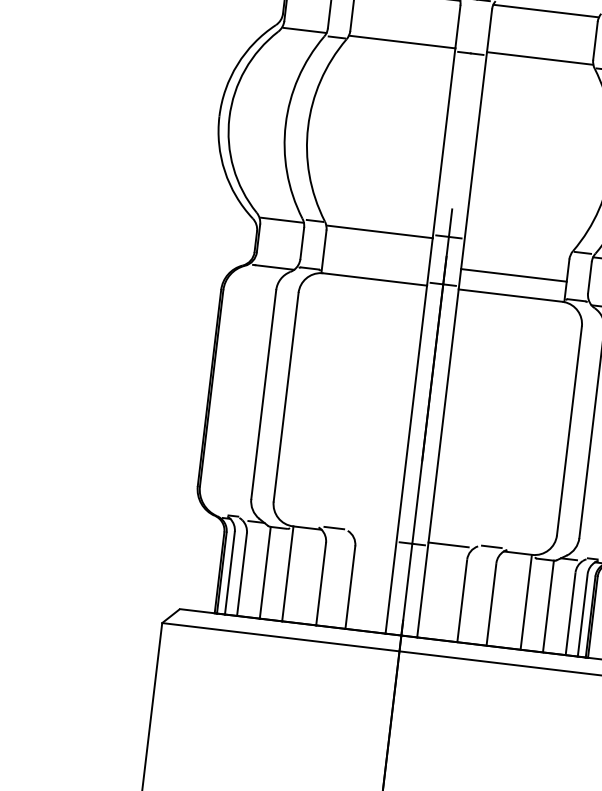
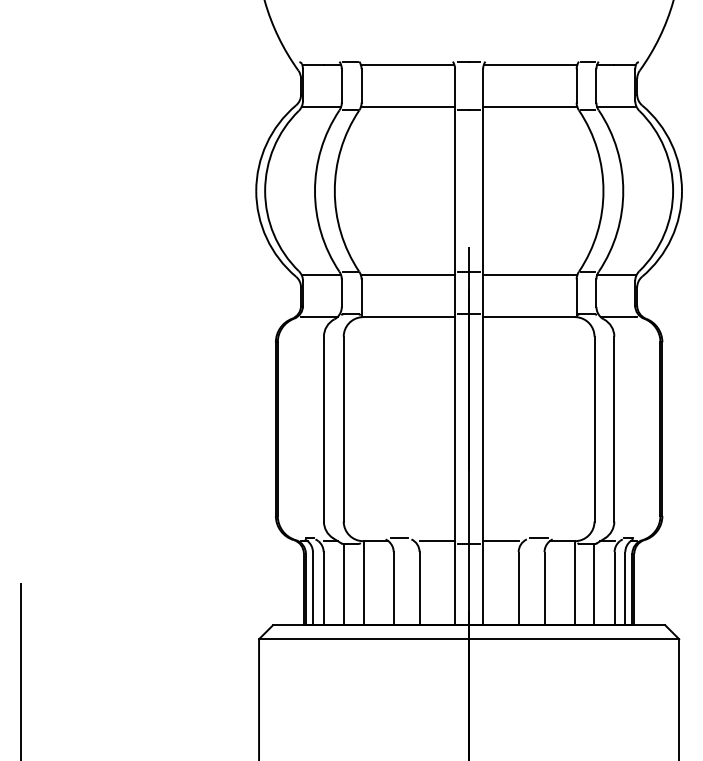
line: (513, 275) -> (529, 275), moved
line: (376, 536) -> (437, 541), added

